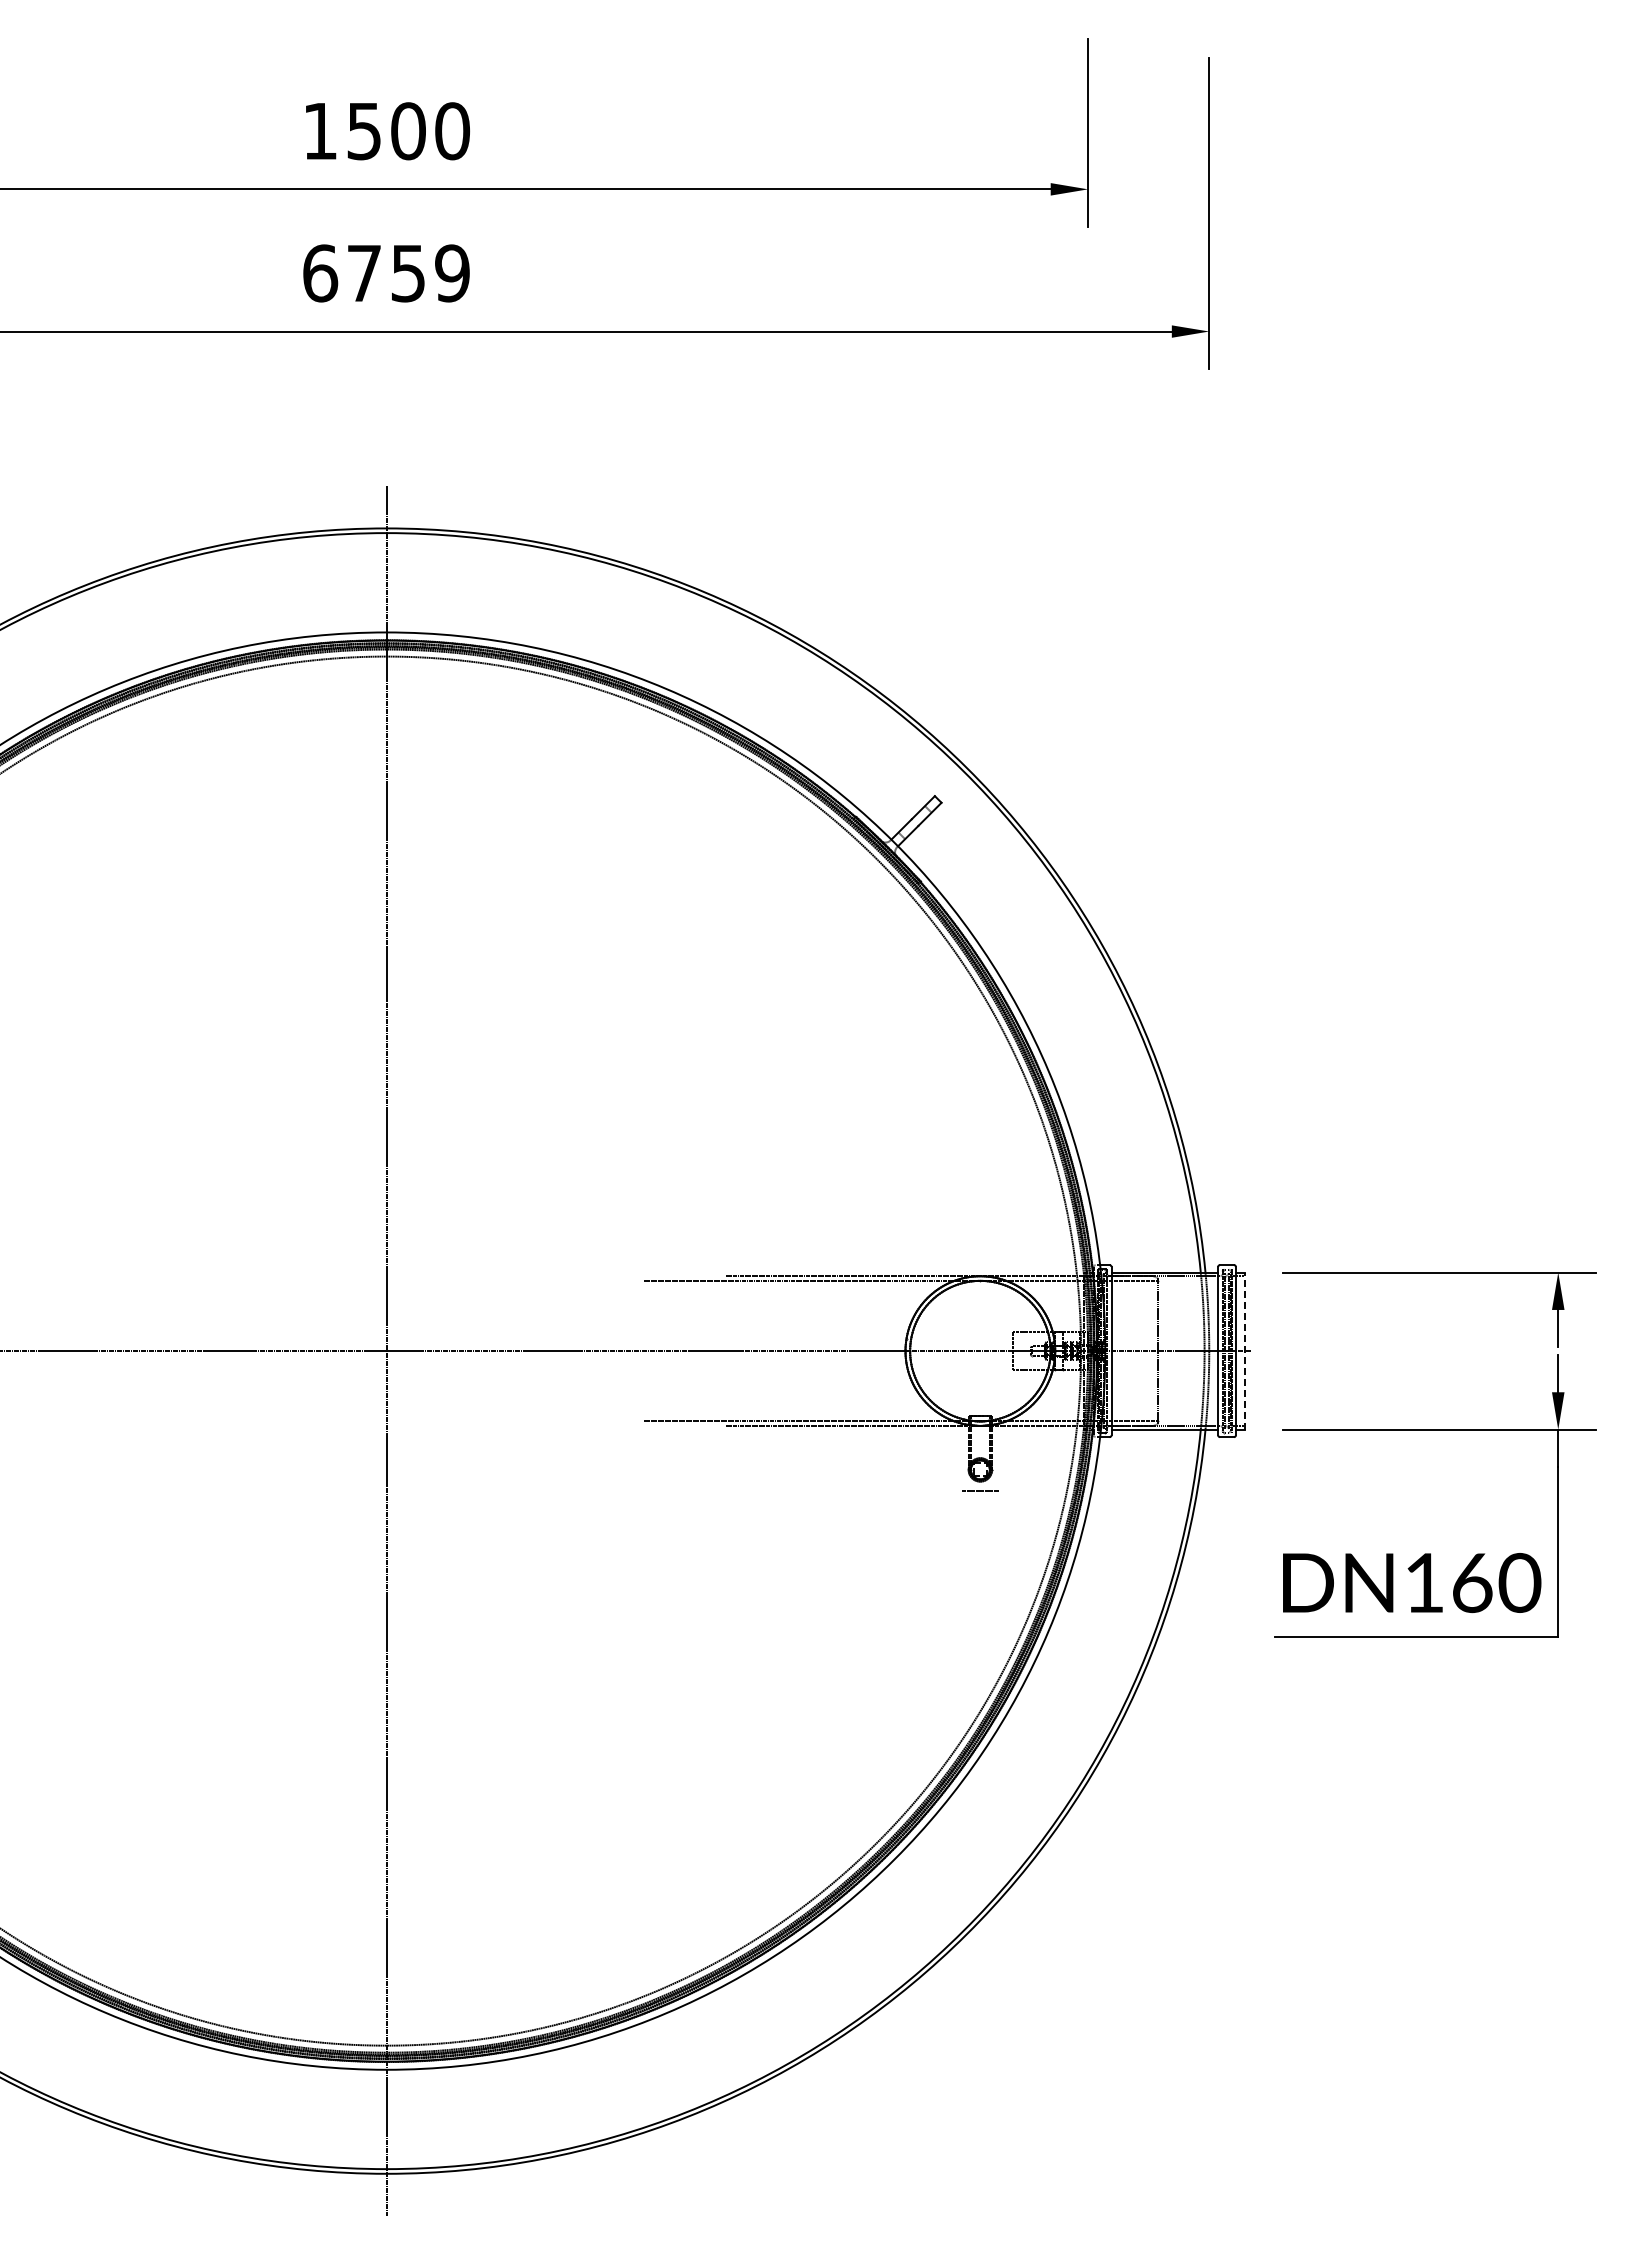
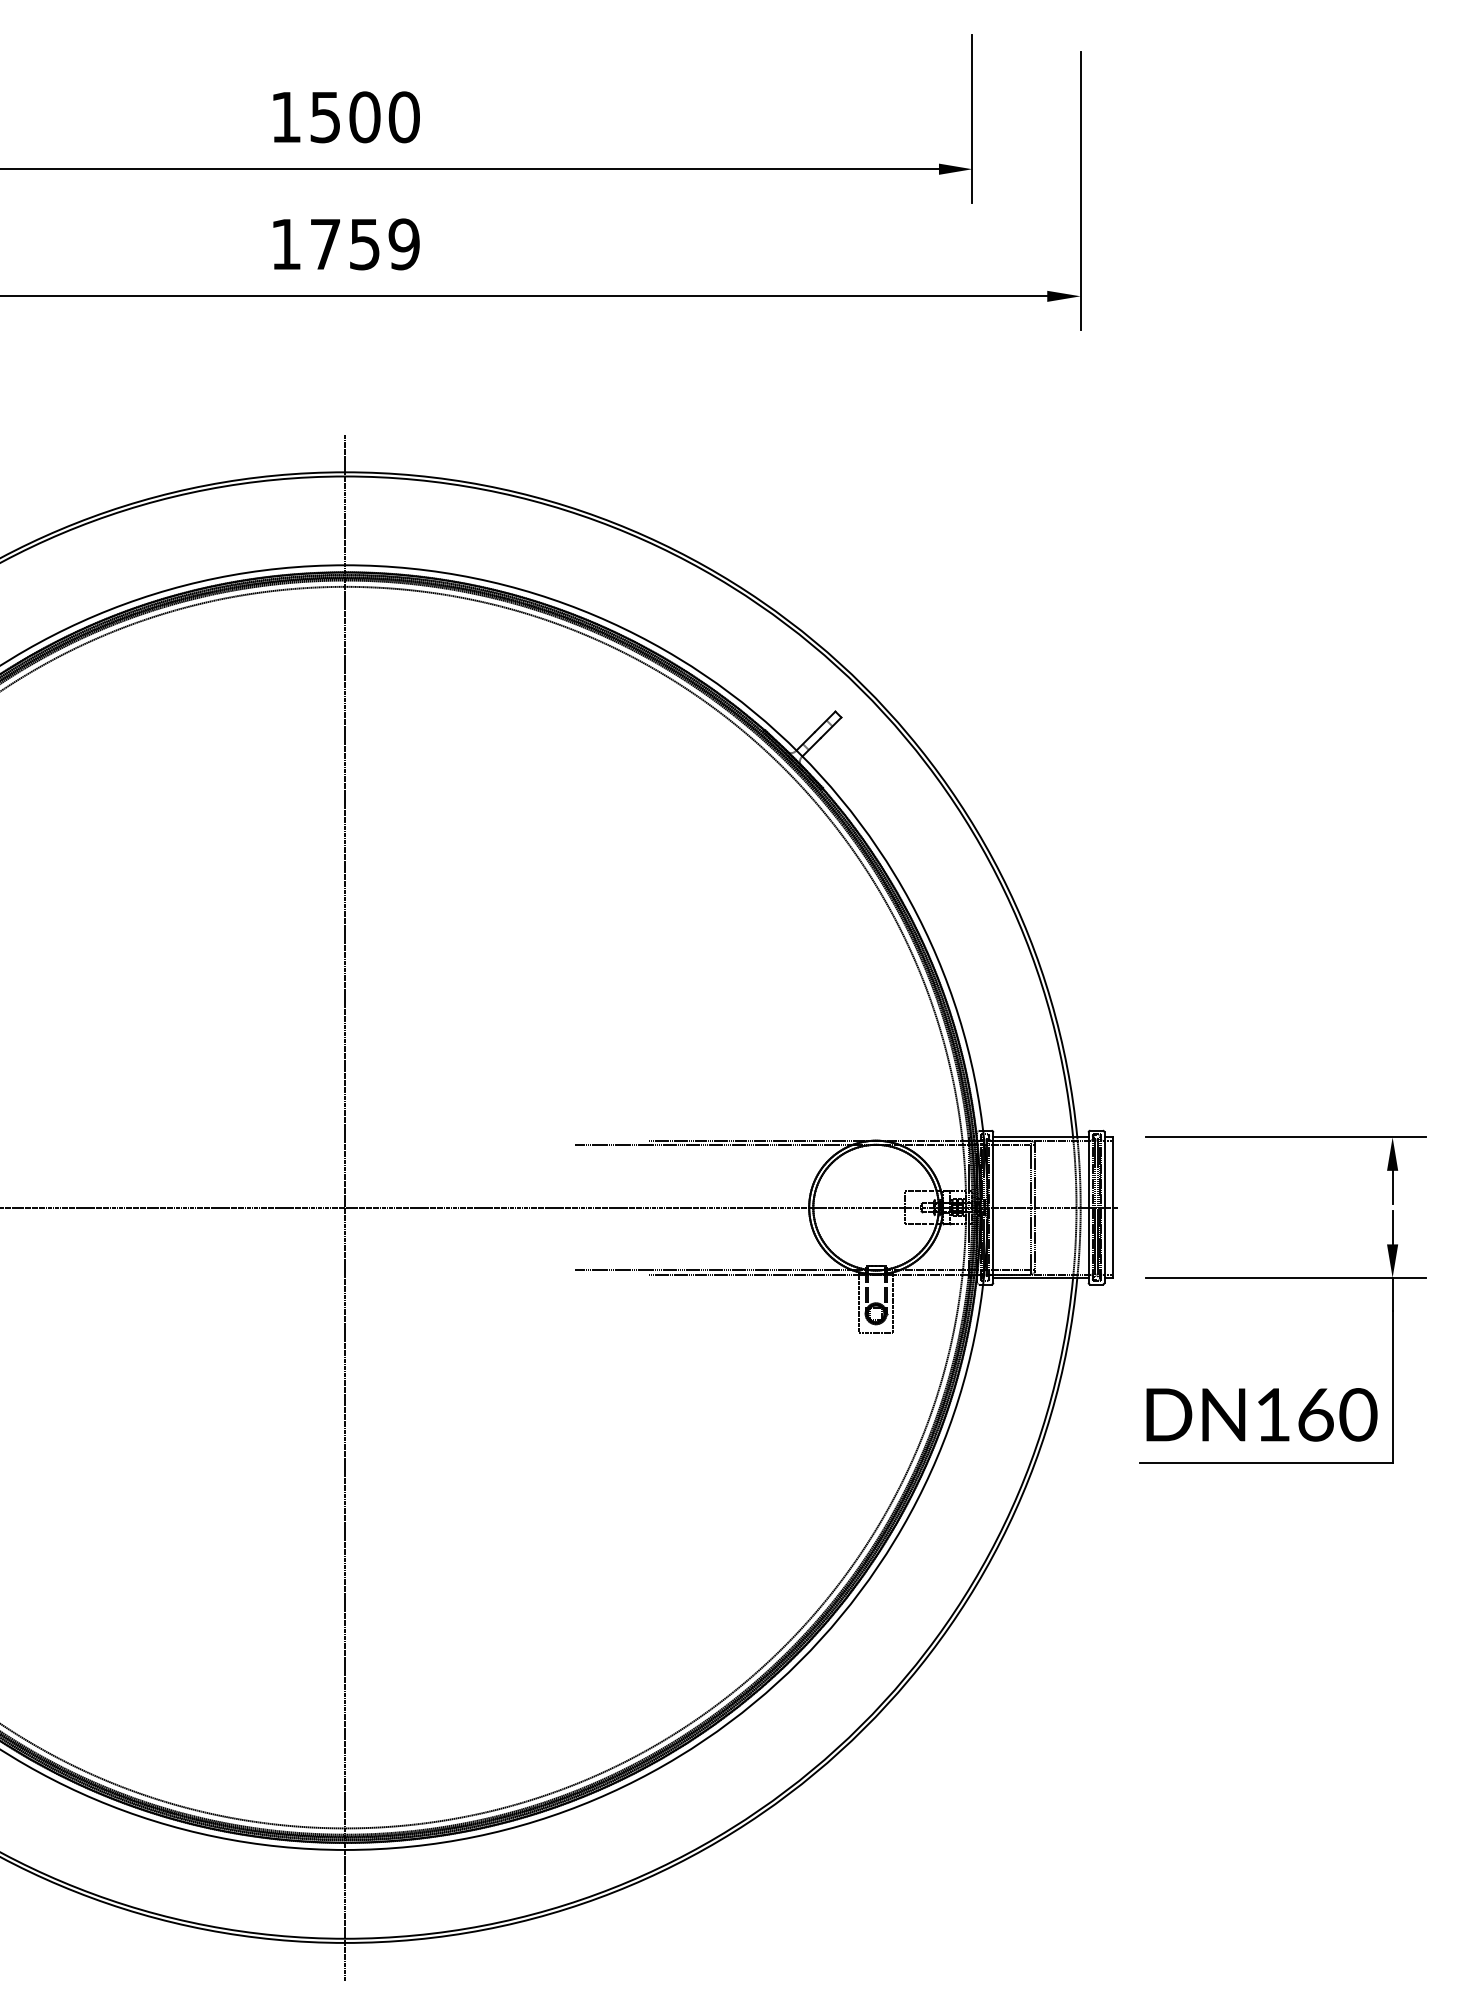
text: (320, 273) -> (286, 244), 6759 -> 1759
line: (1153, 1350) -> (1030, 1207), added
line: (1245, 1351) -> (1113, 1207), dashed -> solid
line: (961, 1456) -> (859, 1301), added
line: (999, 1456) -> (893, 1301), added

